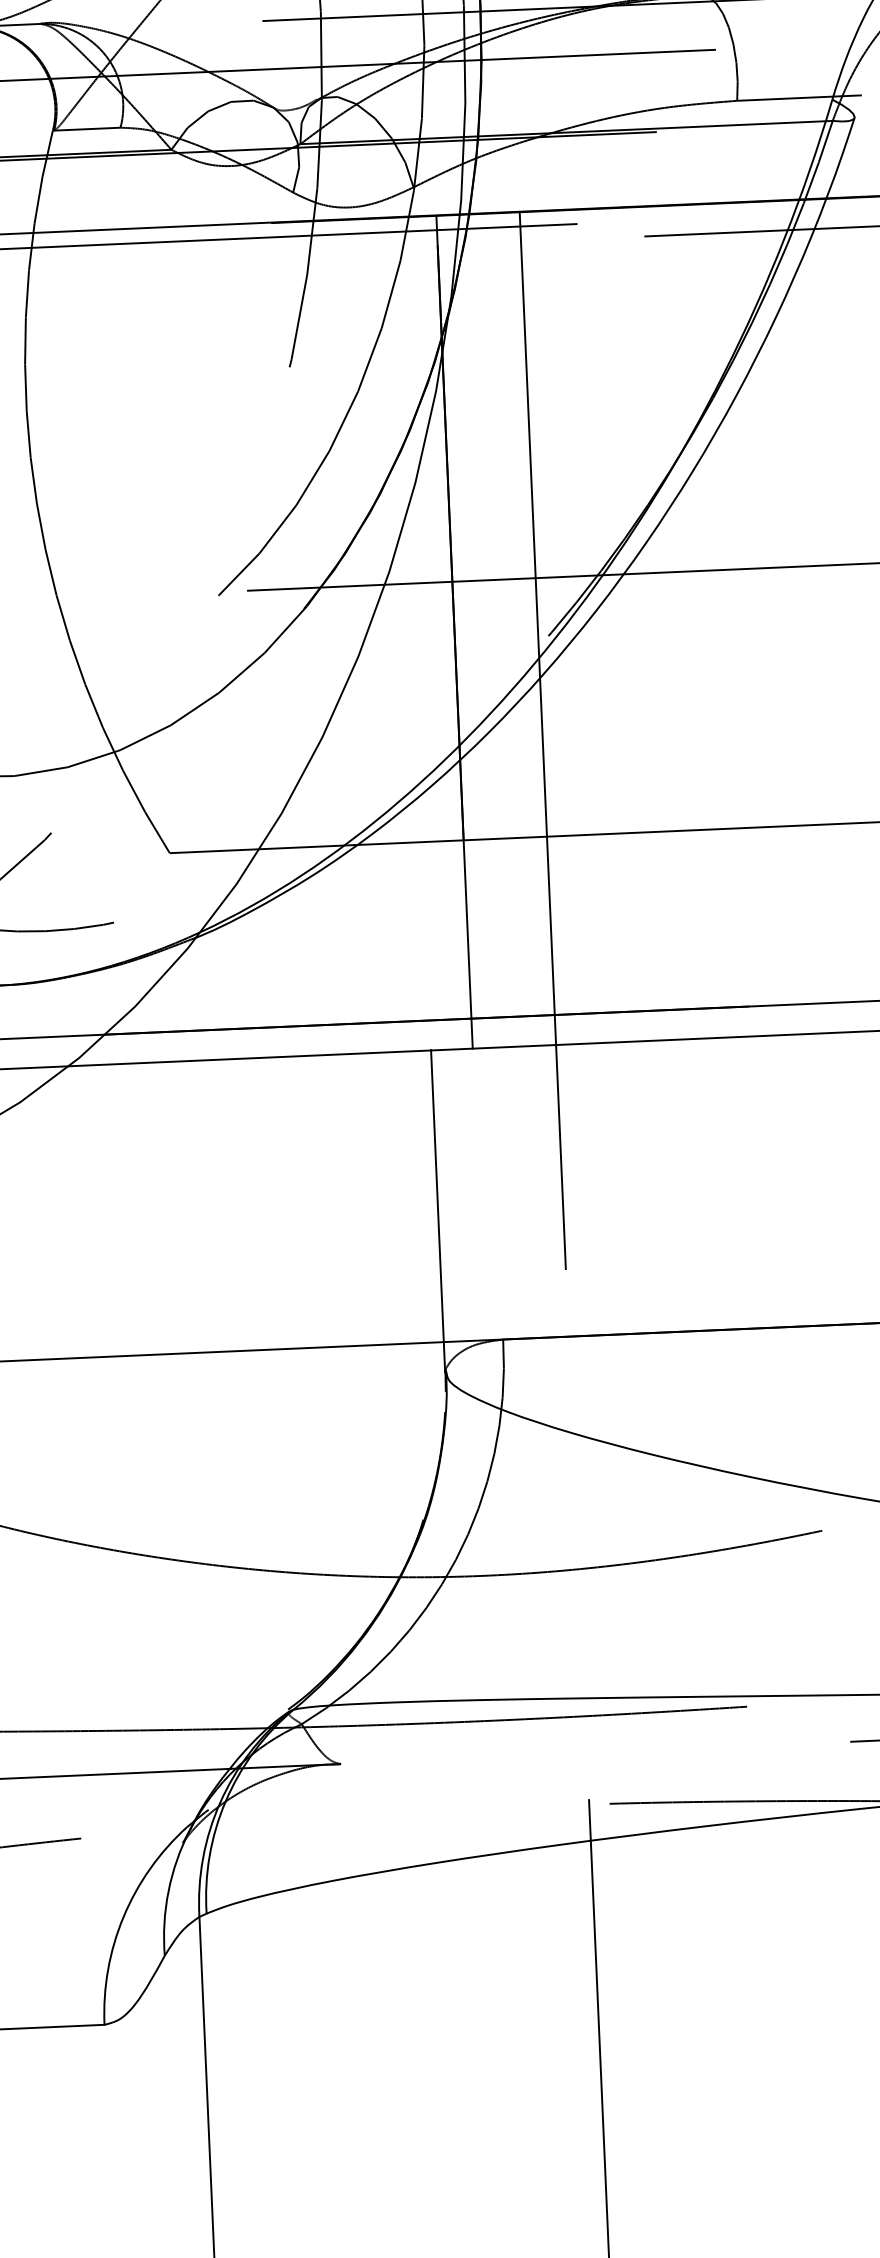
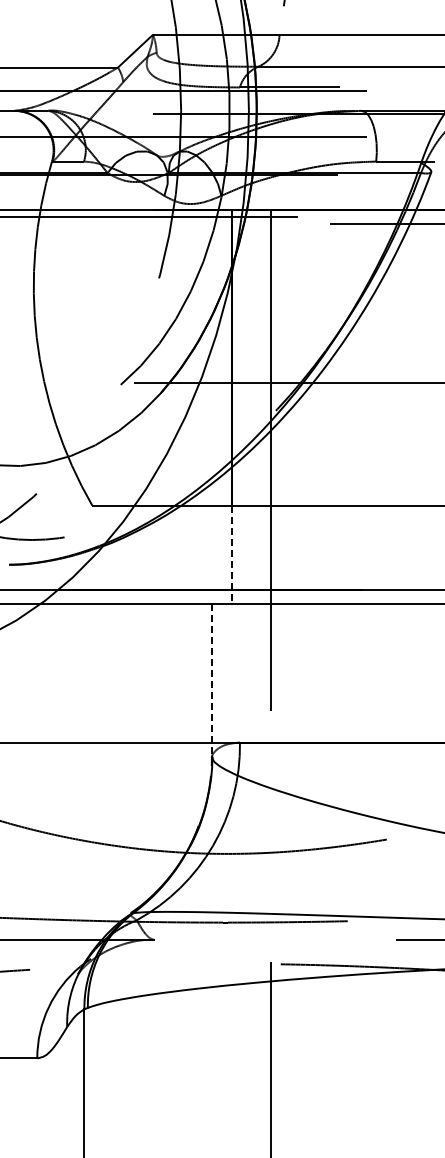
line: (468, 945) -> (231, 555), solid -> dashed
line: (437, 1213) -> (211, 681), solid -> dashed

